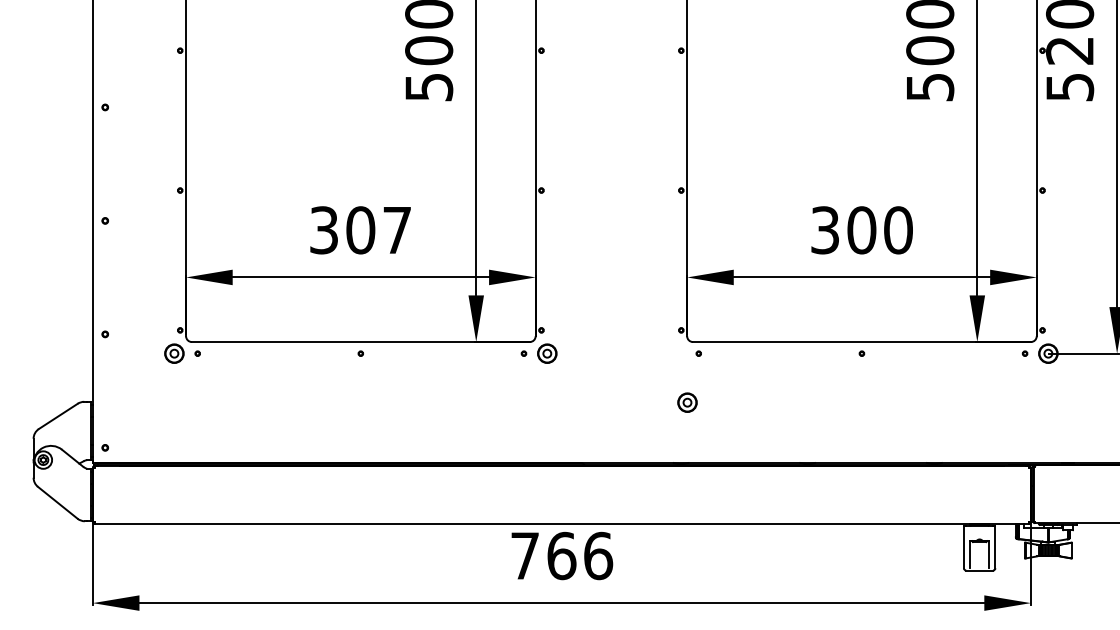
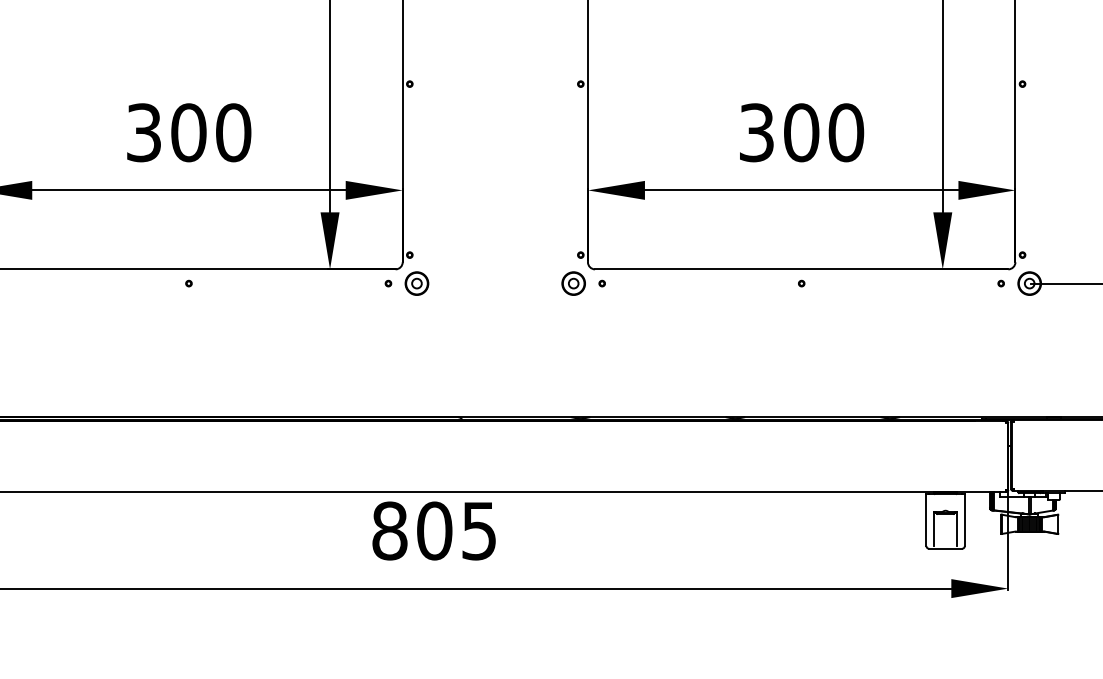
text: (397, 230) -> (233, 132), 307 -> 300
part: (687, 402) -> (573, 283), moved
text: (562, 555) -> (435, 530), 766 -> 805

